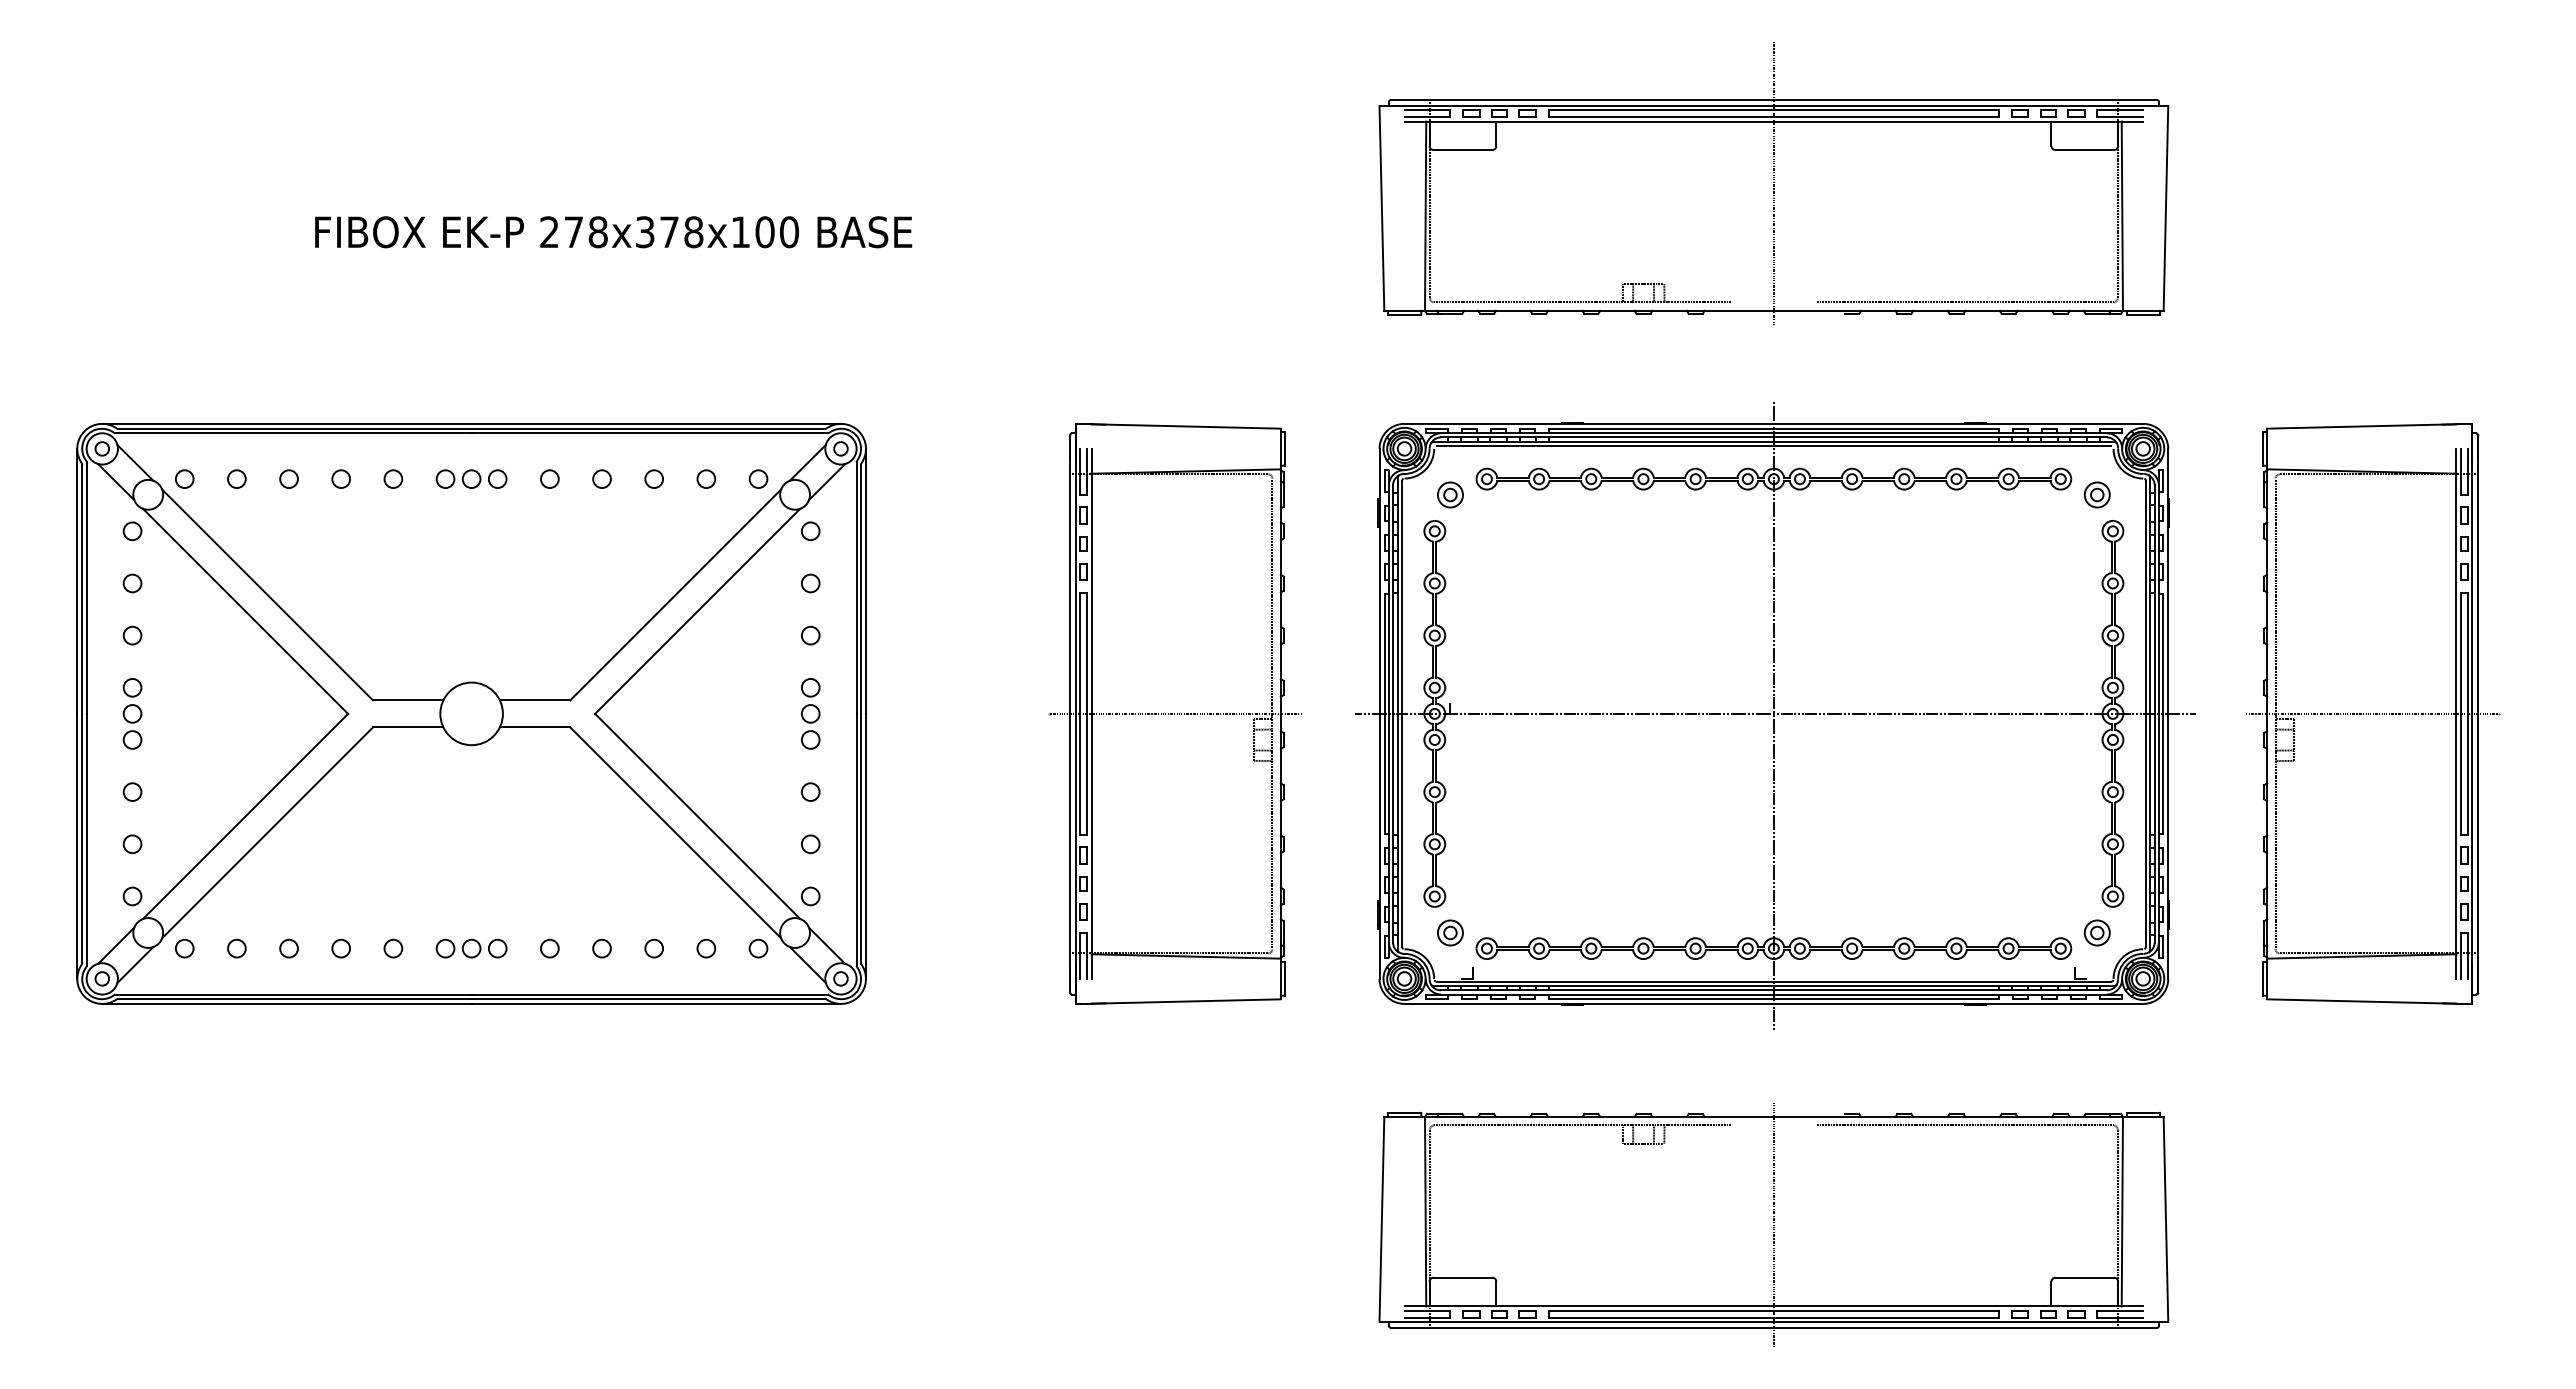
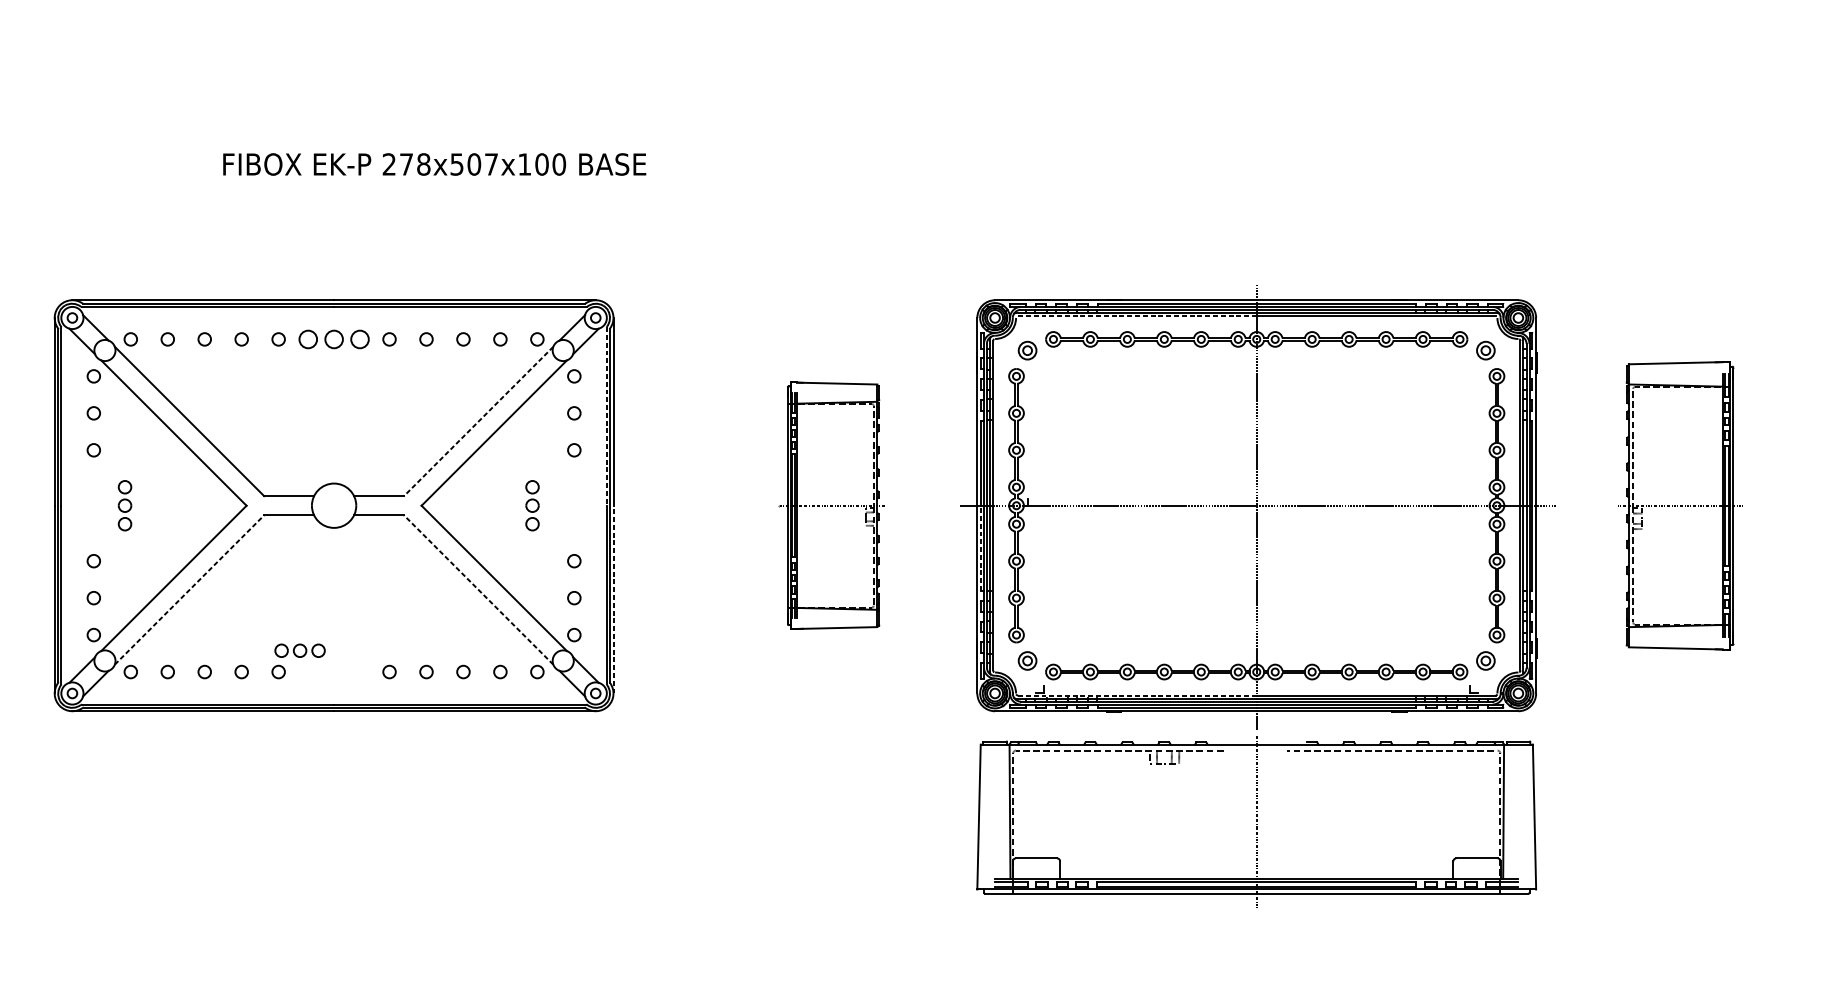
part: (1773, 183) -> (1256, 129), removed
text: (669, 232) -> (474, 164), 278x378x100 -> 278x507x100
line: (1605, 446) -> (1137, 316), solid -> dashed
part: (471, 478) -> (334, 338), size x1.4
line: (856, 588) -> (606, 416), solid -> dashed
line: (675, 595) -> (478, 421), solid -> dashed
part: (132, 713) -> (125, 505), moved
part: (810, 713) -> (532, 505), moved
part: (1174, 713) -> (832, 505), size x0.6
part: (2373, 713) -> (1681, 505), size x0.7
line: (1384, 773) -> (980, 547), solid -> dashed
line: (267, 832) -> (189, 589), solid -> dashed
line: (675, 832) -> (478, 589), solid -> dashed
line: (866, 845) -> (613, 598), solid -> dashed
part: (471, 948) -> (300, 650), moved
line: (1605, 981) -> (1137, 695), solid -> dashed
part: (1773, 1224) -> (1256, 820), moved

